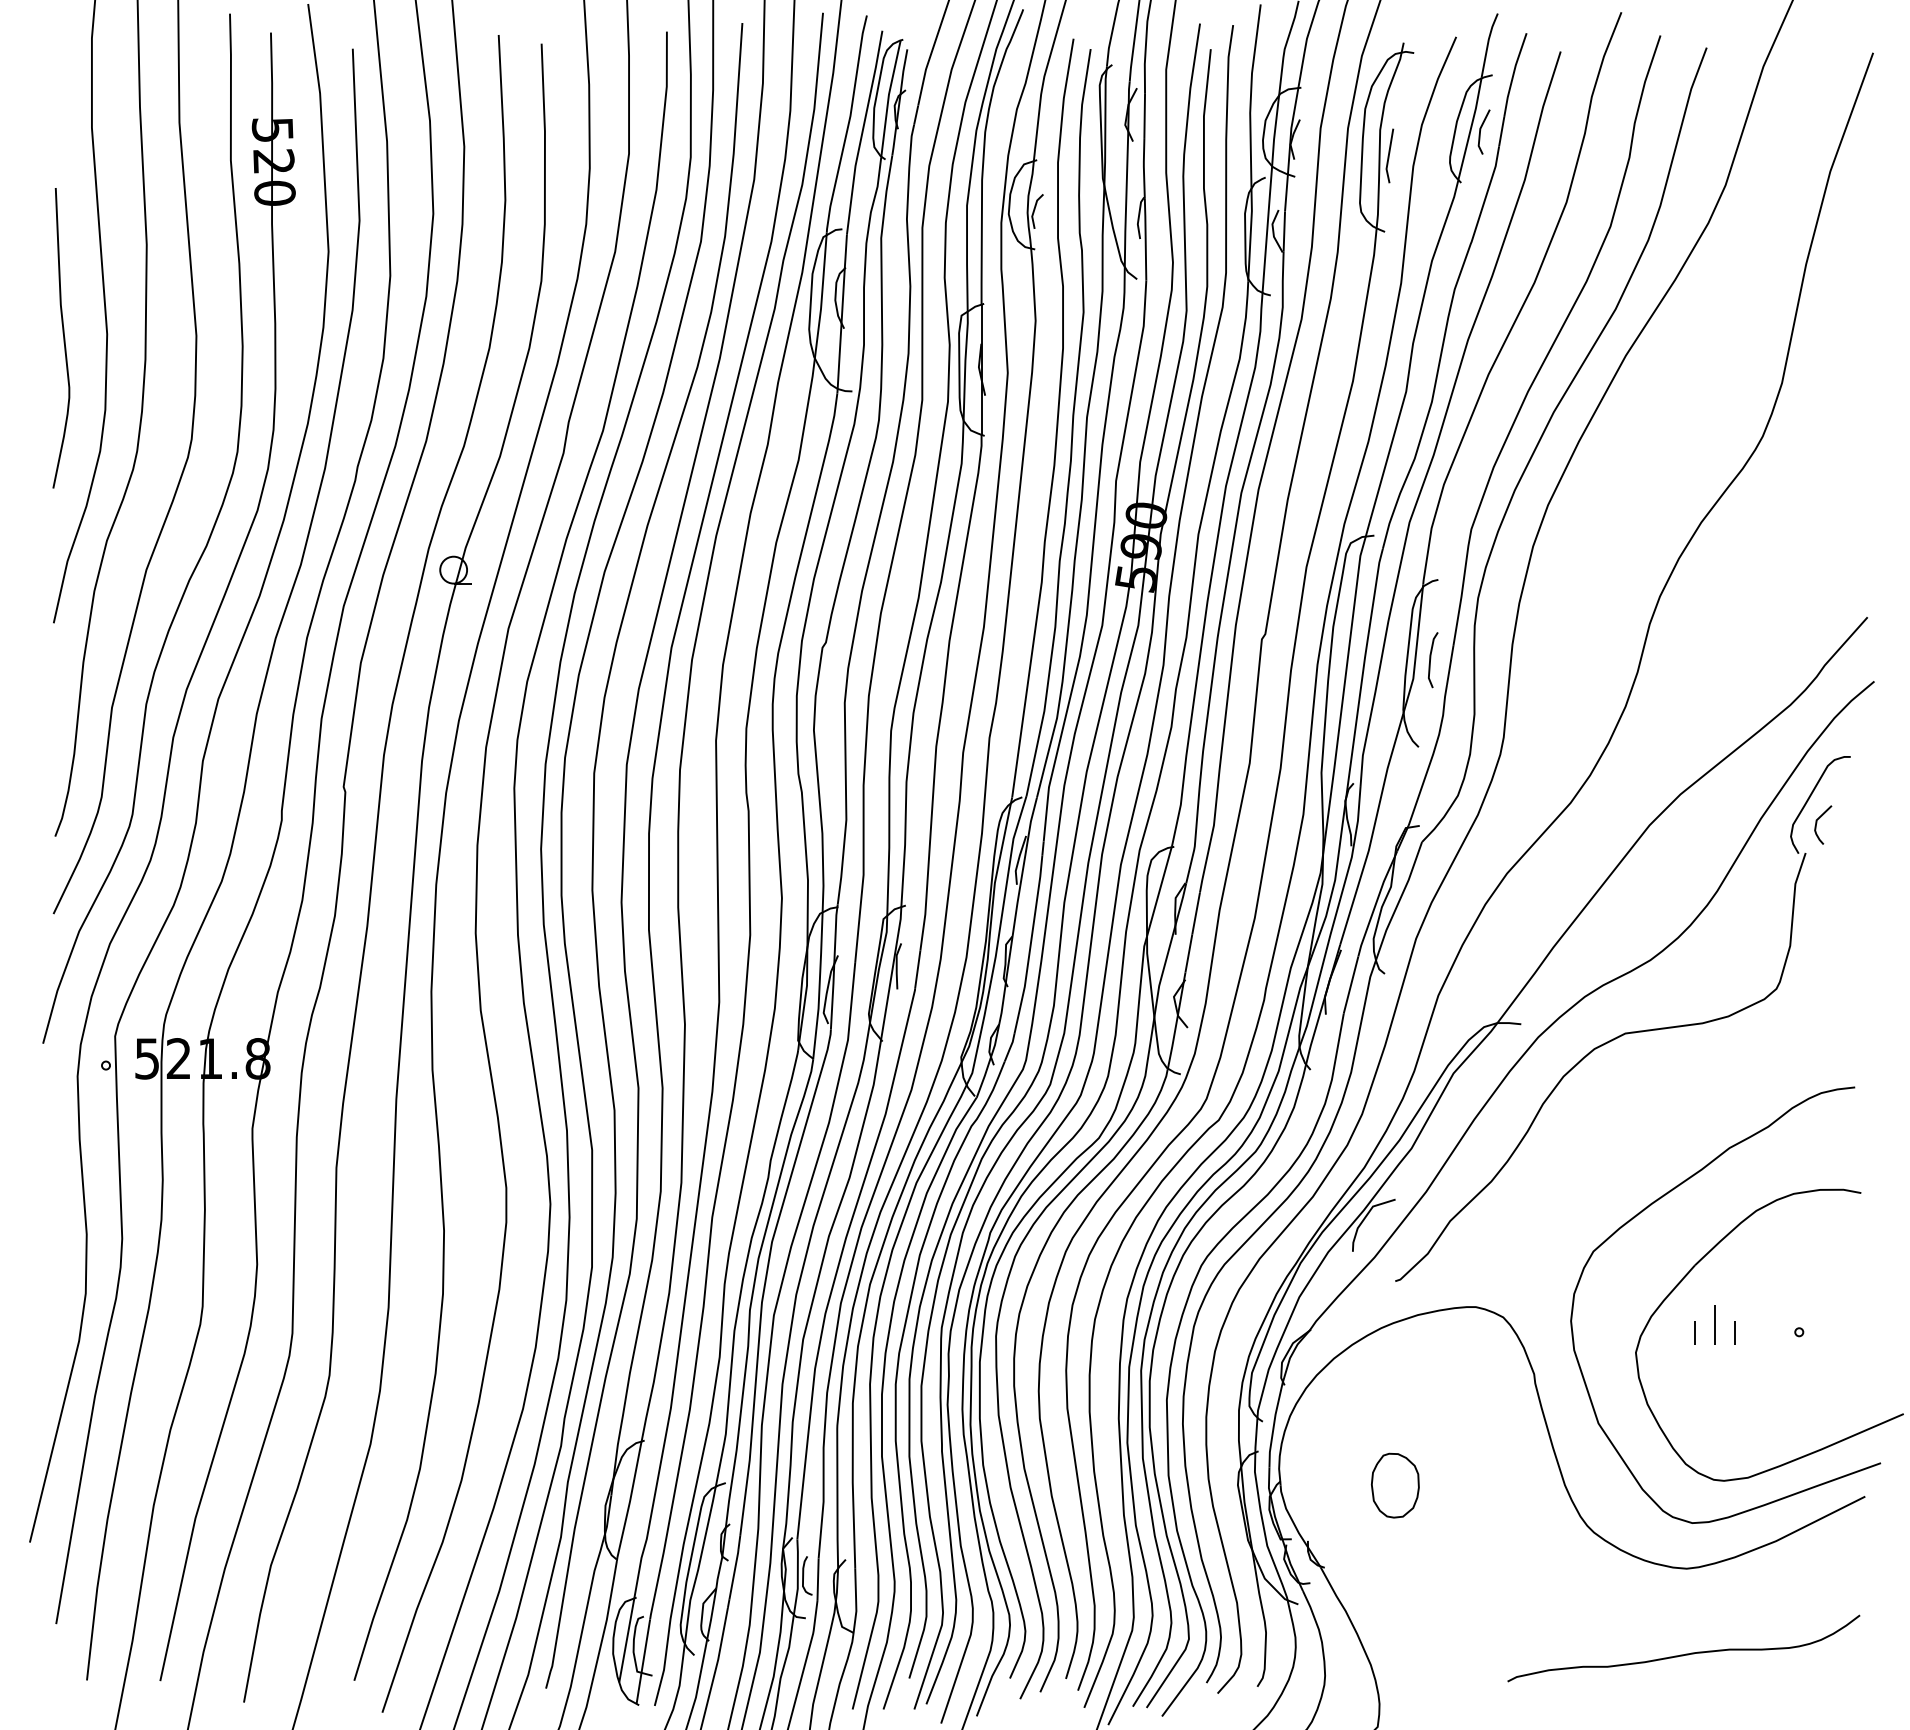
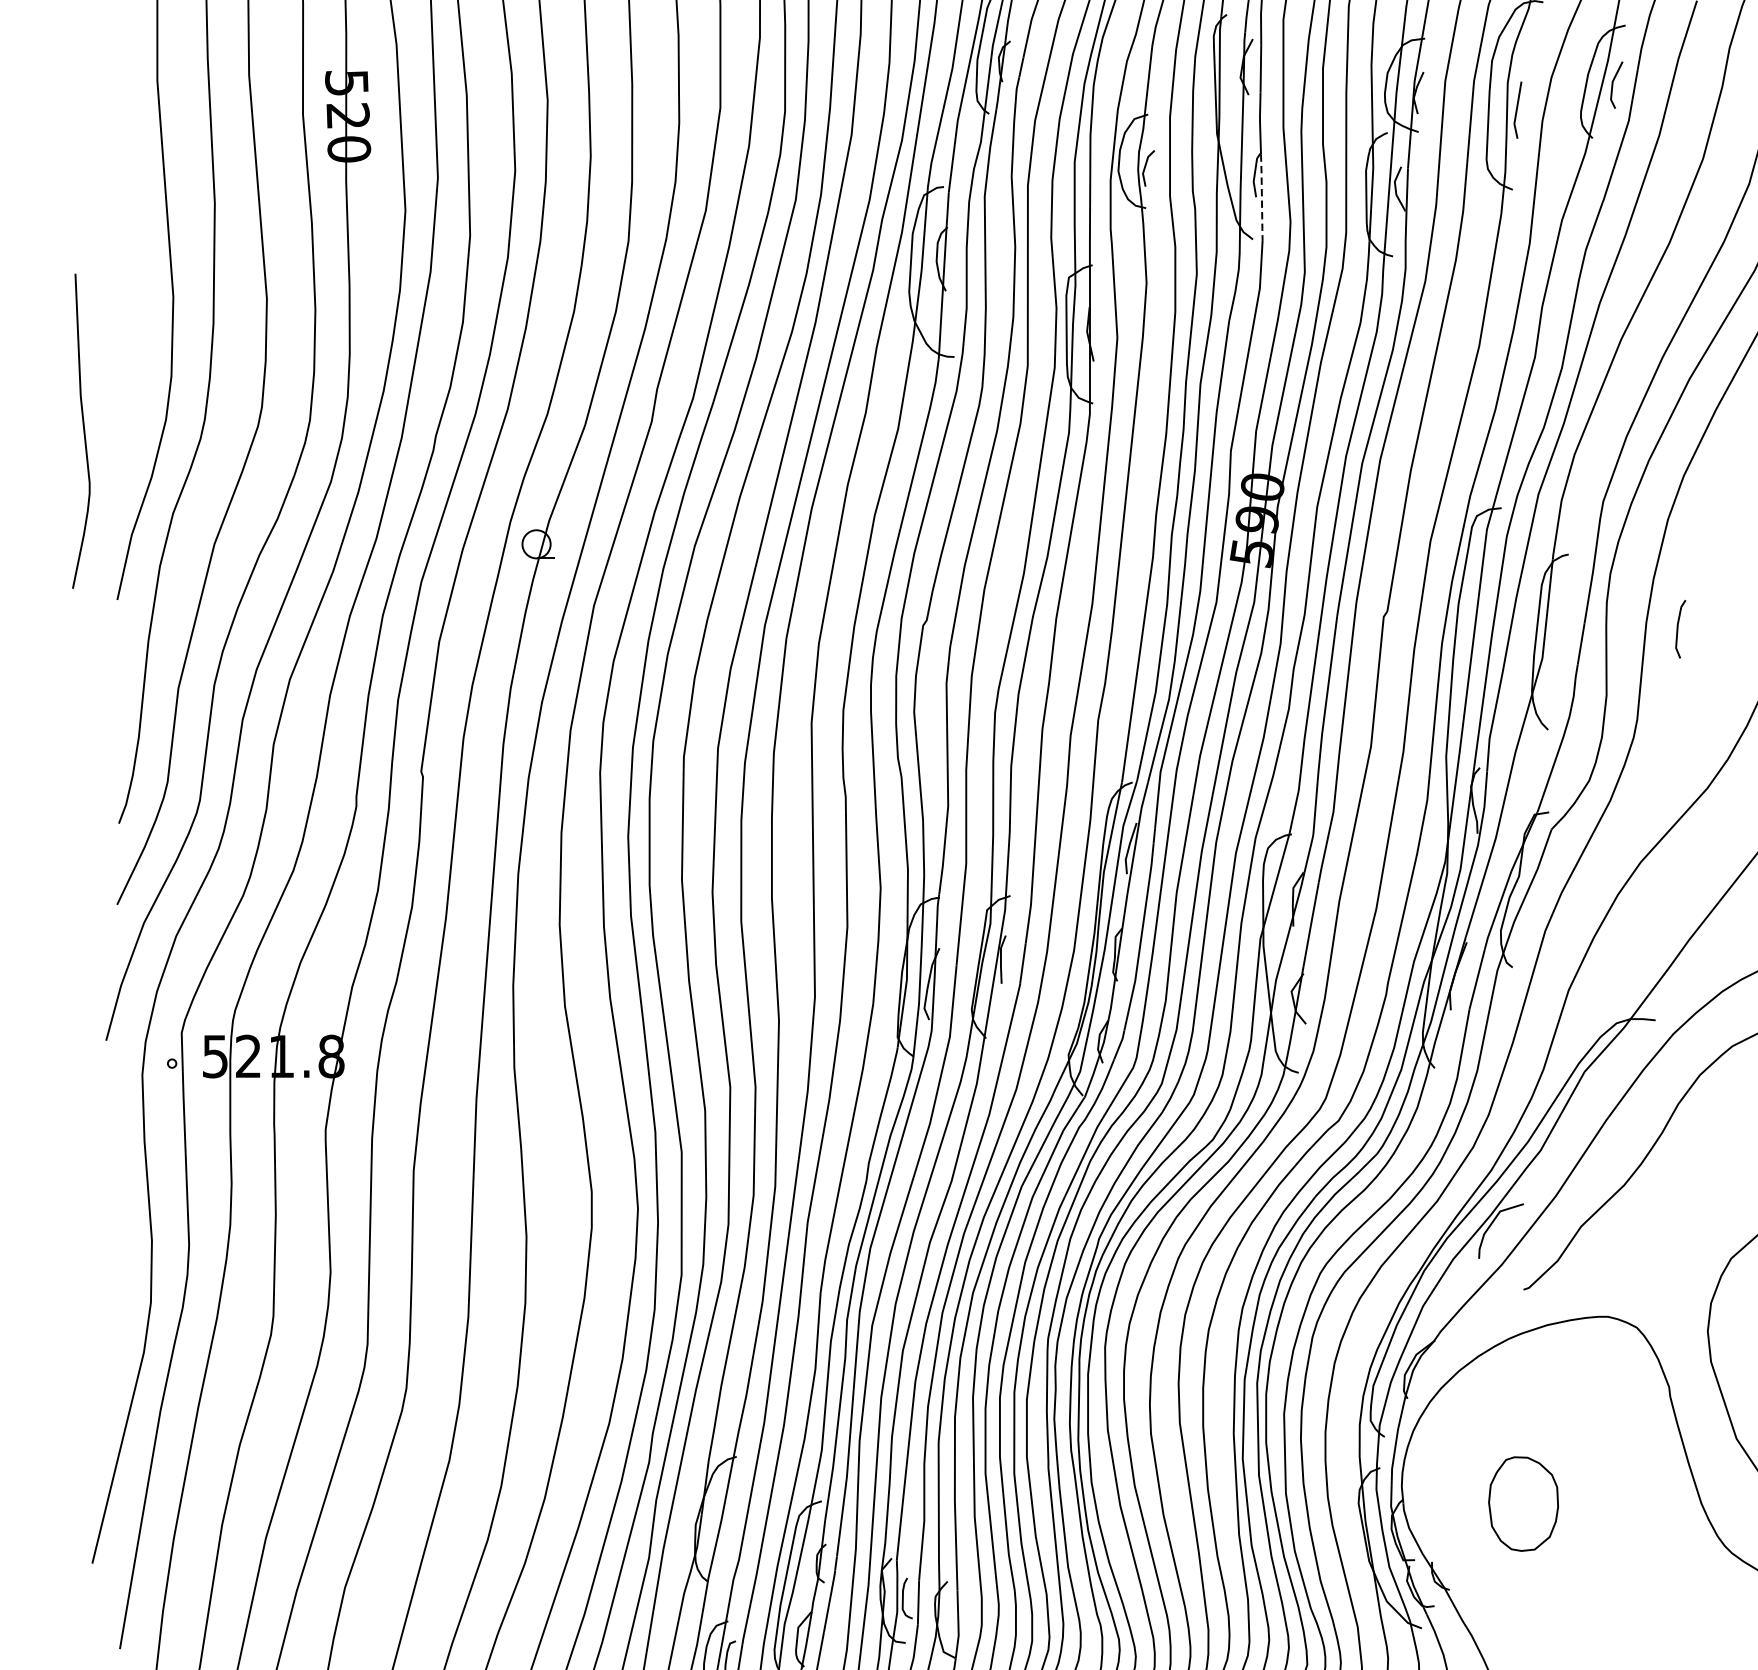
line: (1145, 239) -> (1261, 197), solid -> dashed
curve: (63, 338) -> (83, 431), moved
line: (1431, 658) -> (1678, 627), moved
part: (1395, 1485) -> (1523, 1503), size x1.4

